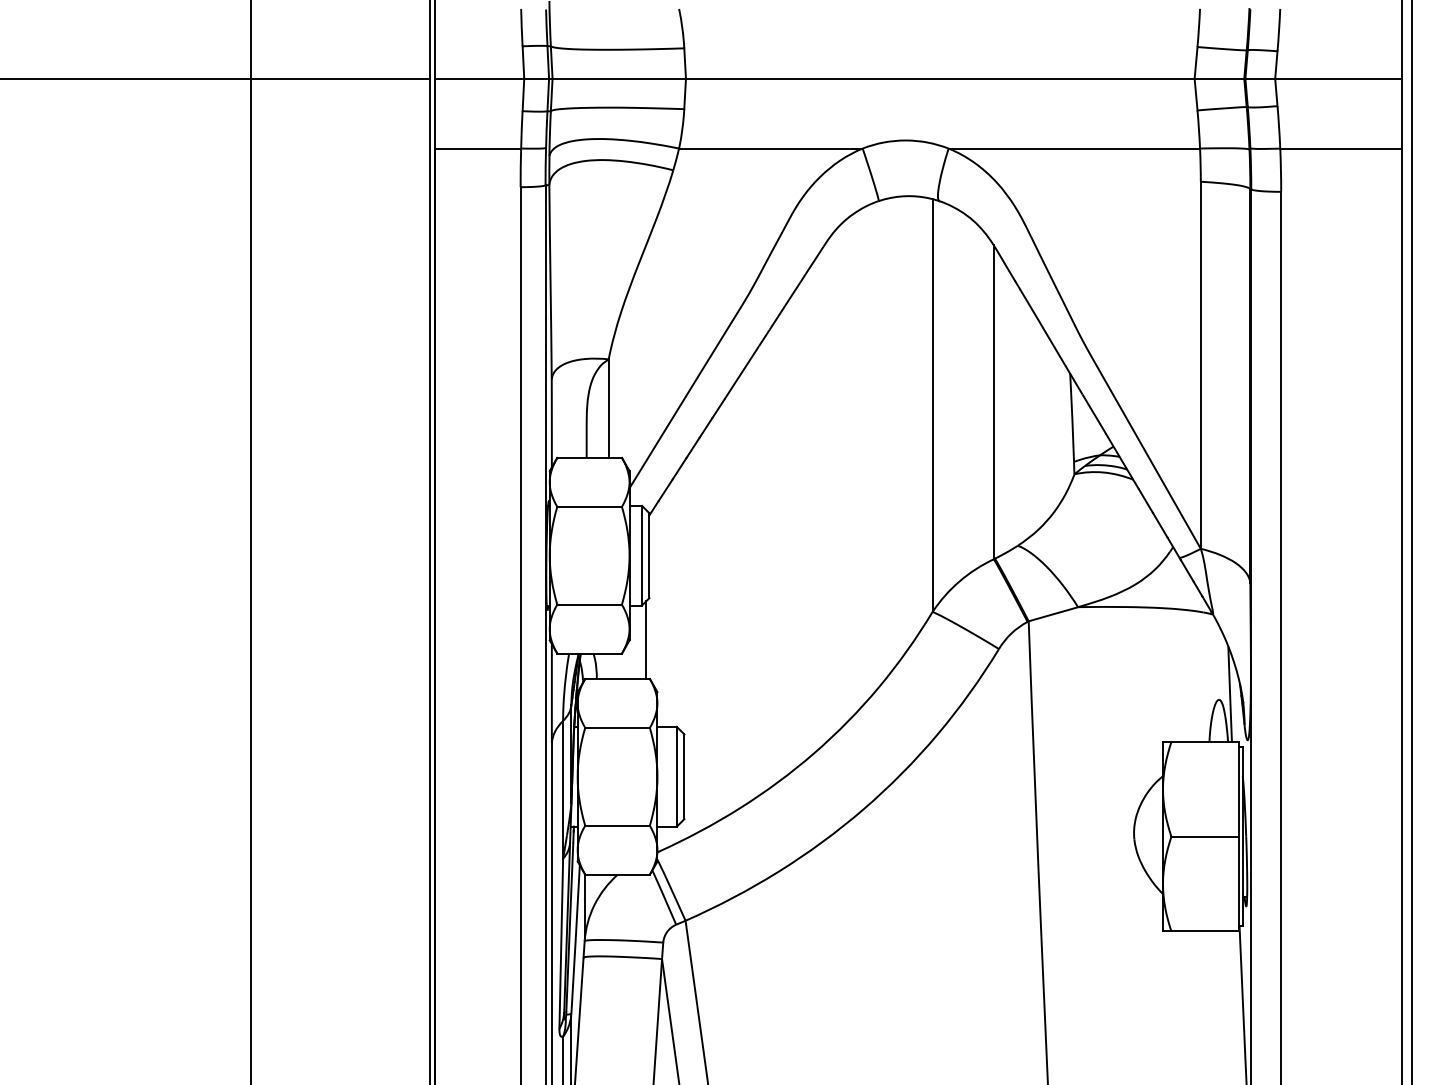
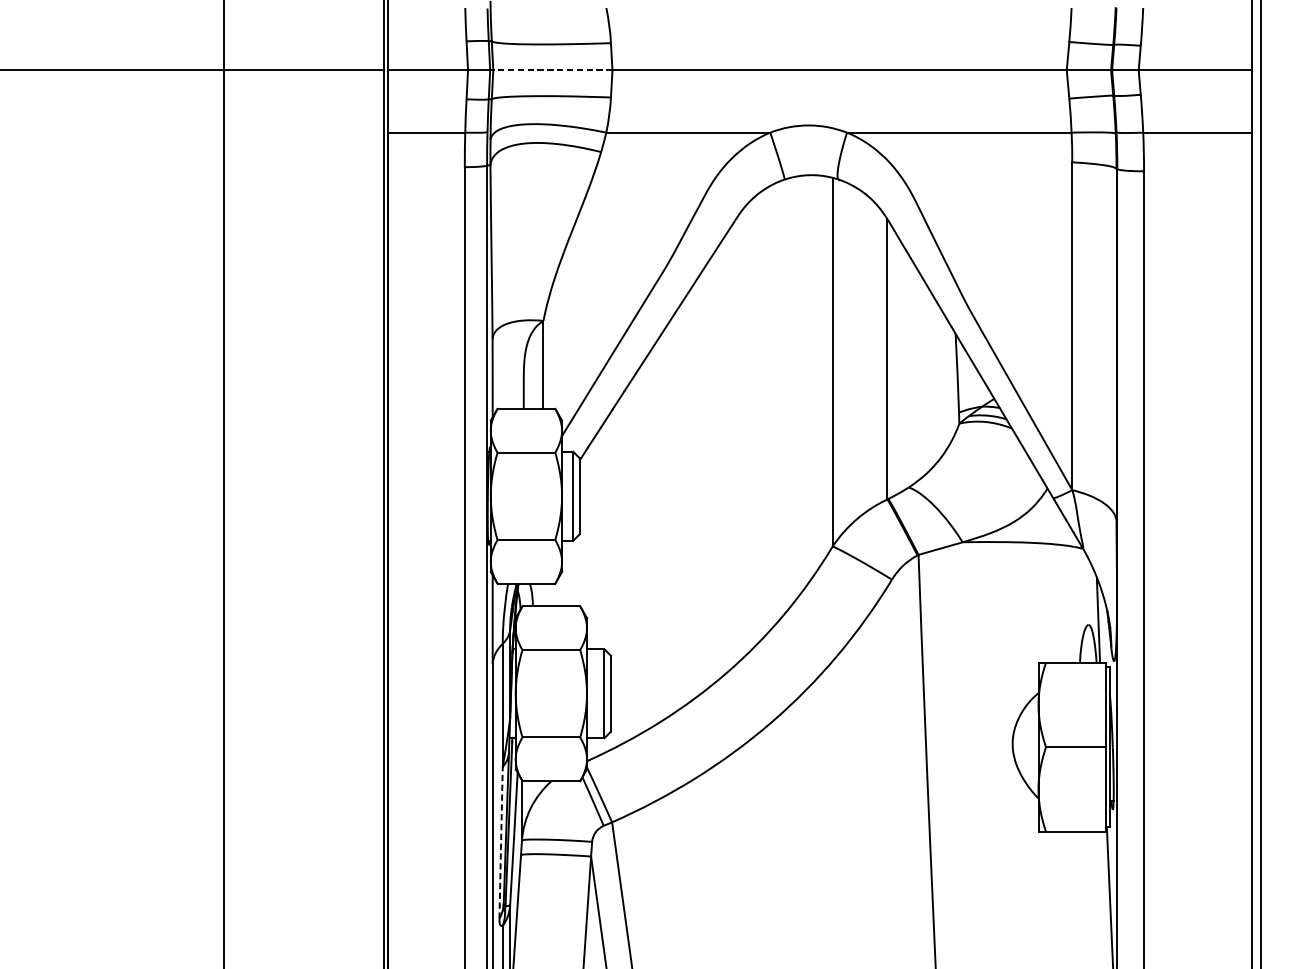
line: (619, 78) -> (553, 70), solid -> dashed
line: (646, 639) -> (577, 571), removed
line: (561, 943) -> (501, 842), solid -> dashed

